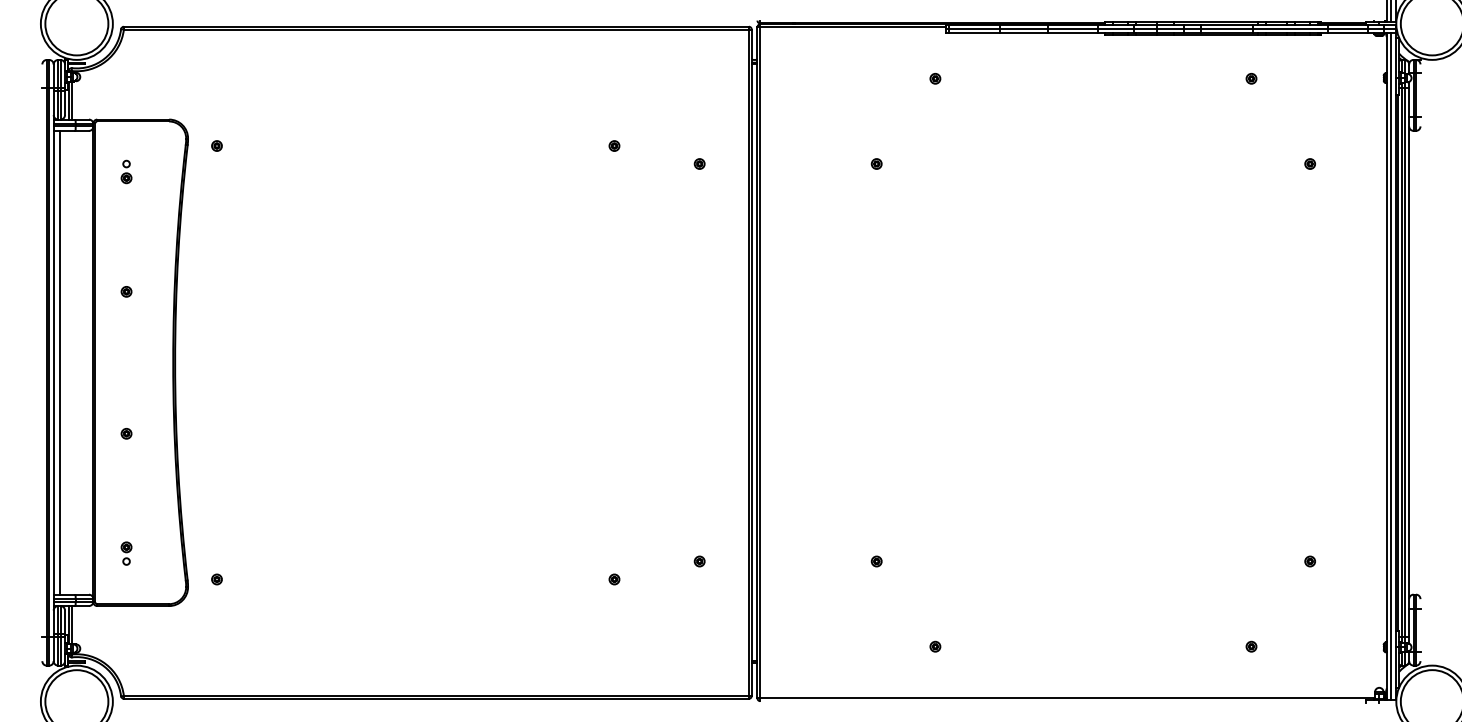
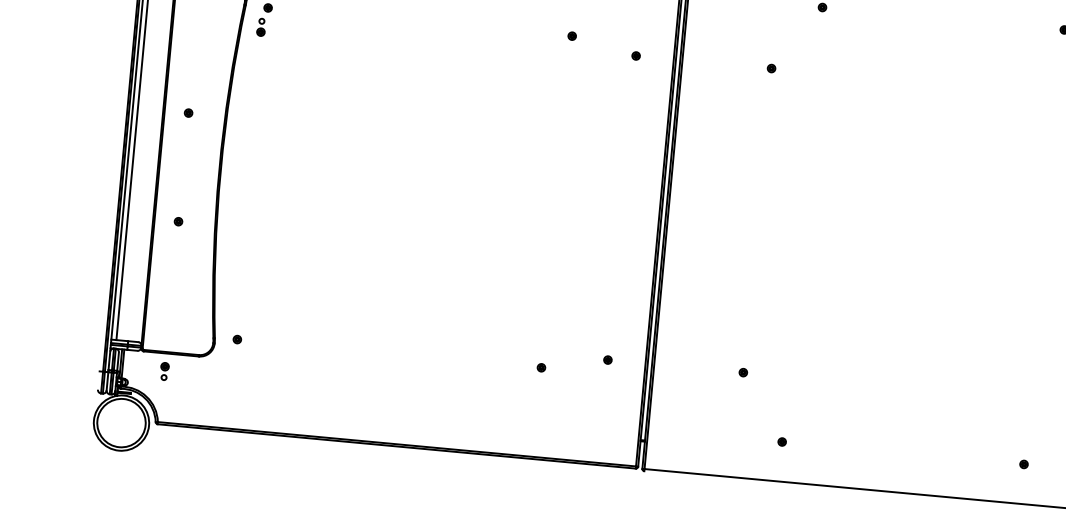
part: (126, 171) -> (261, 27), moved
part: (126, 553) -> (164, 371), moved

